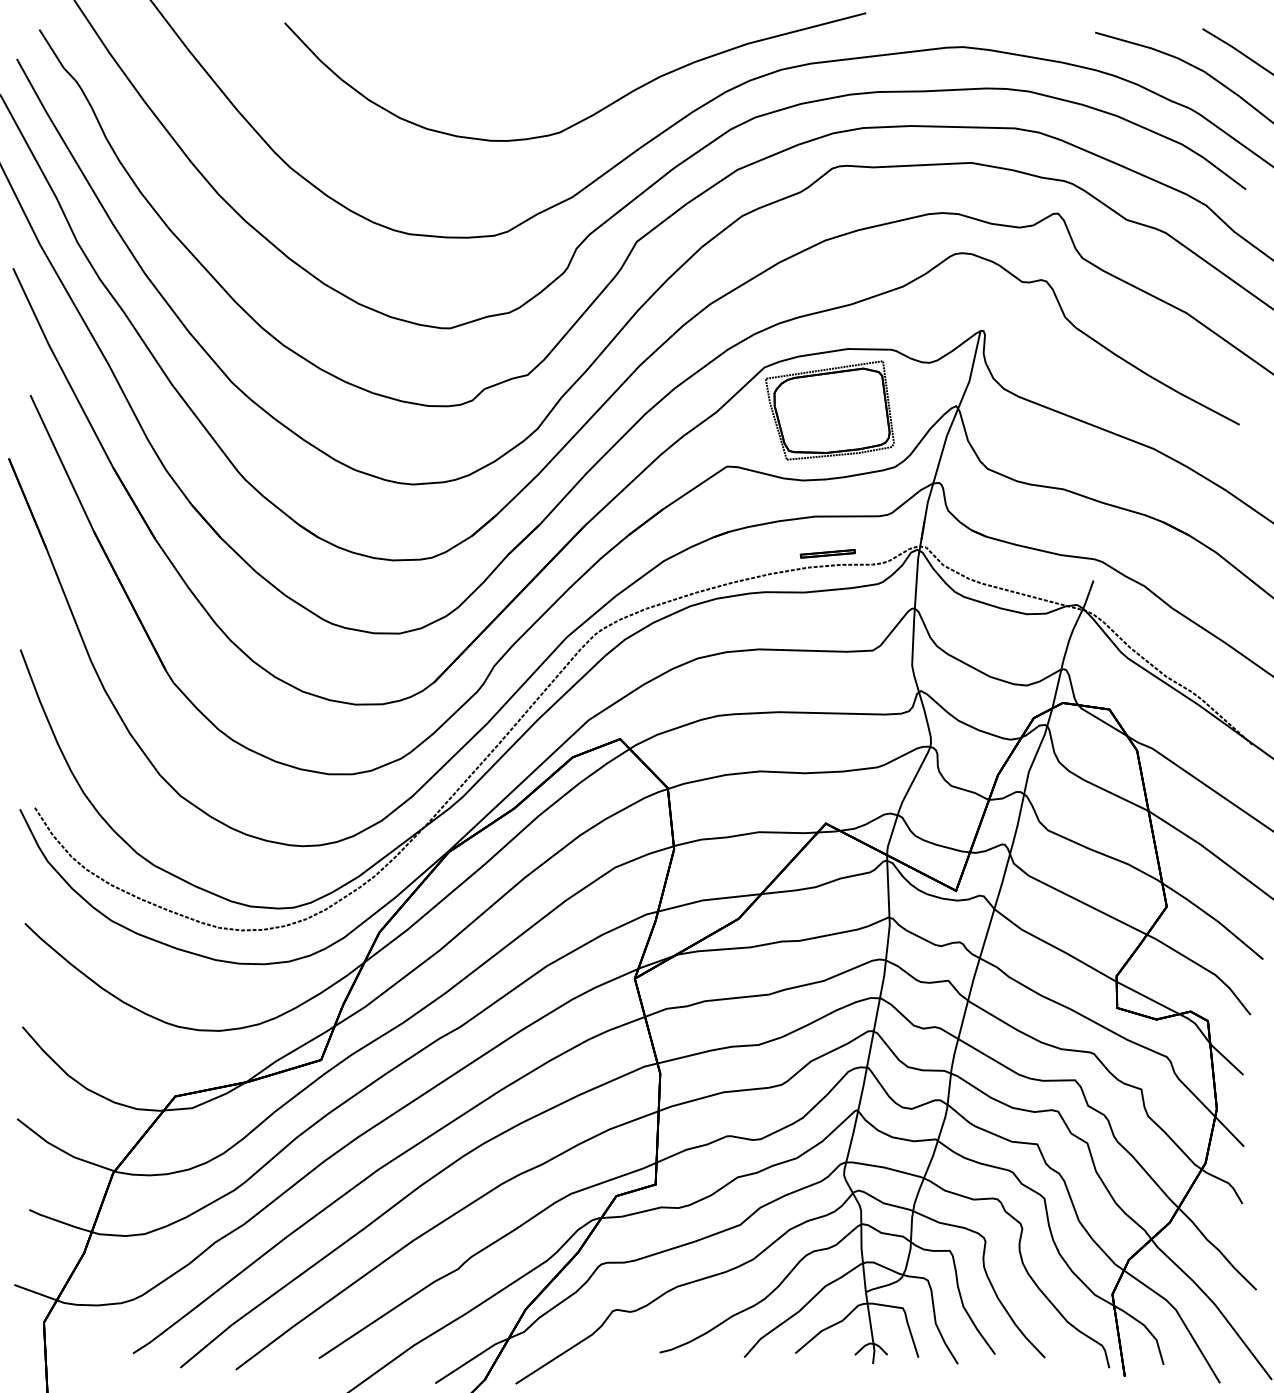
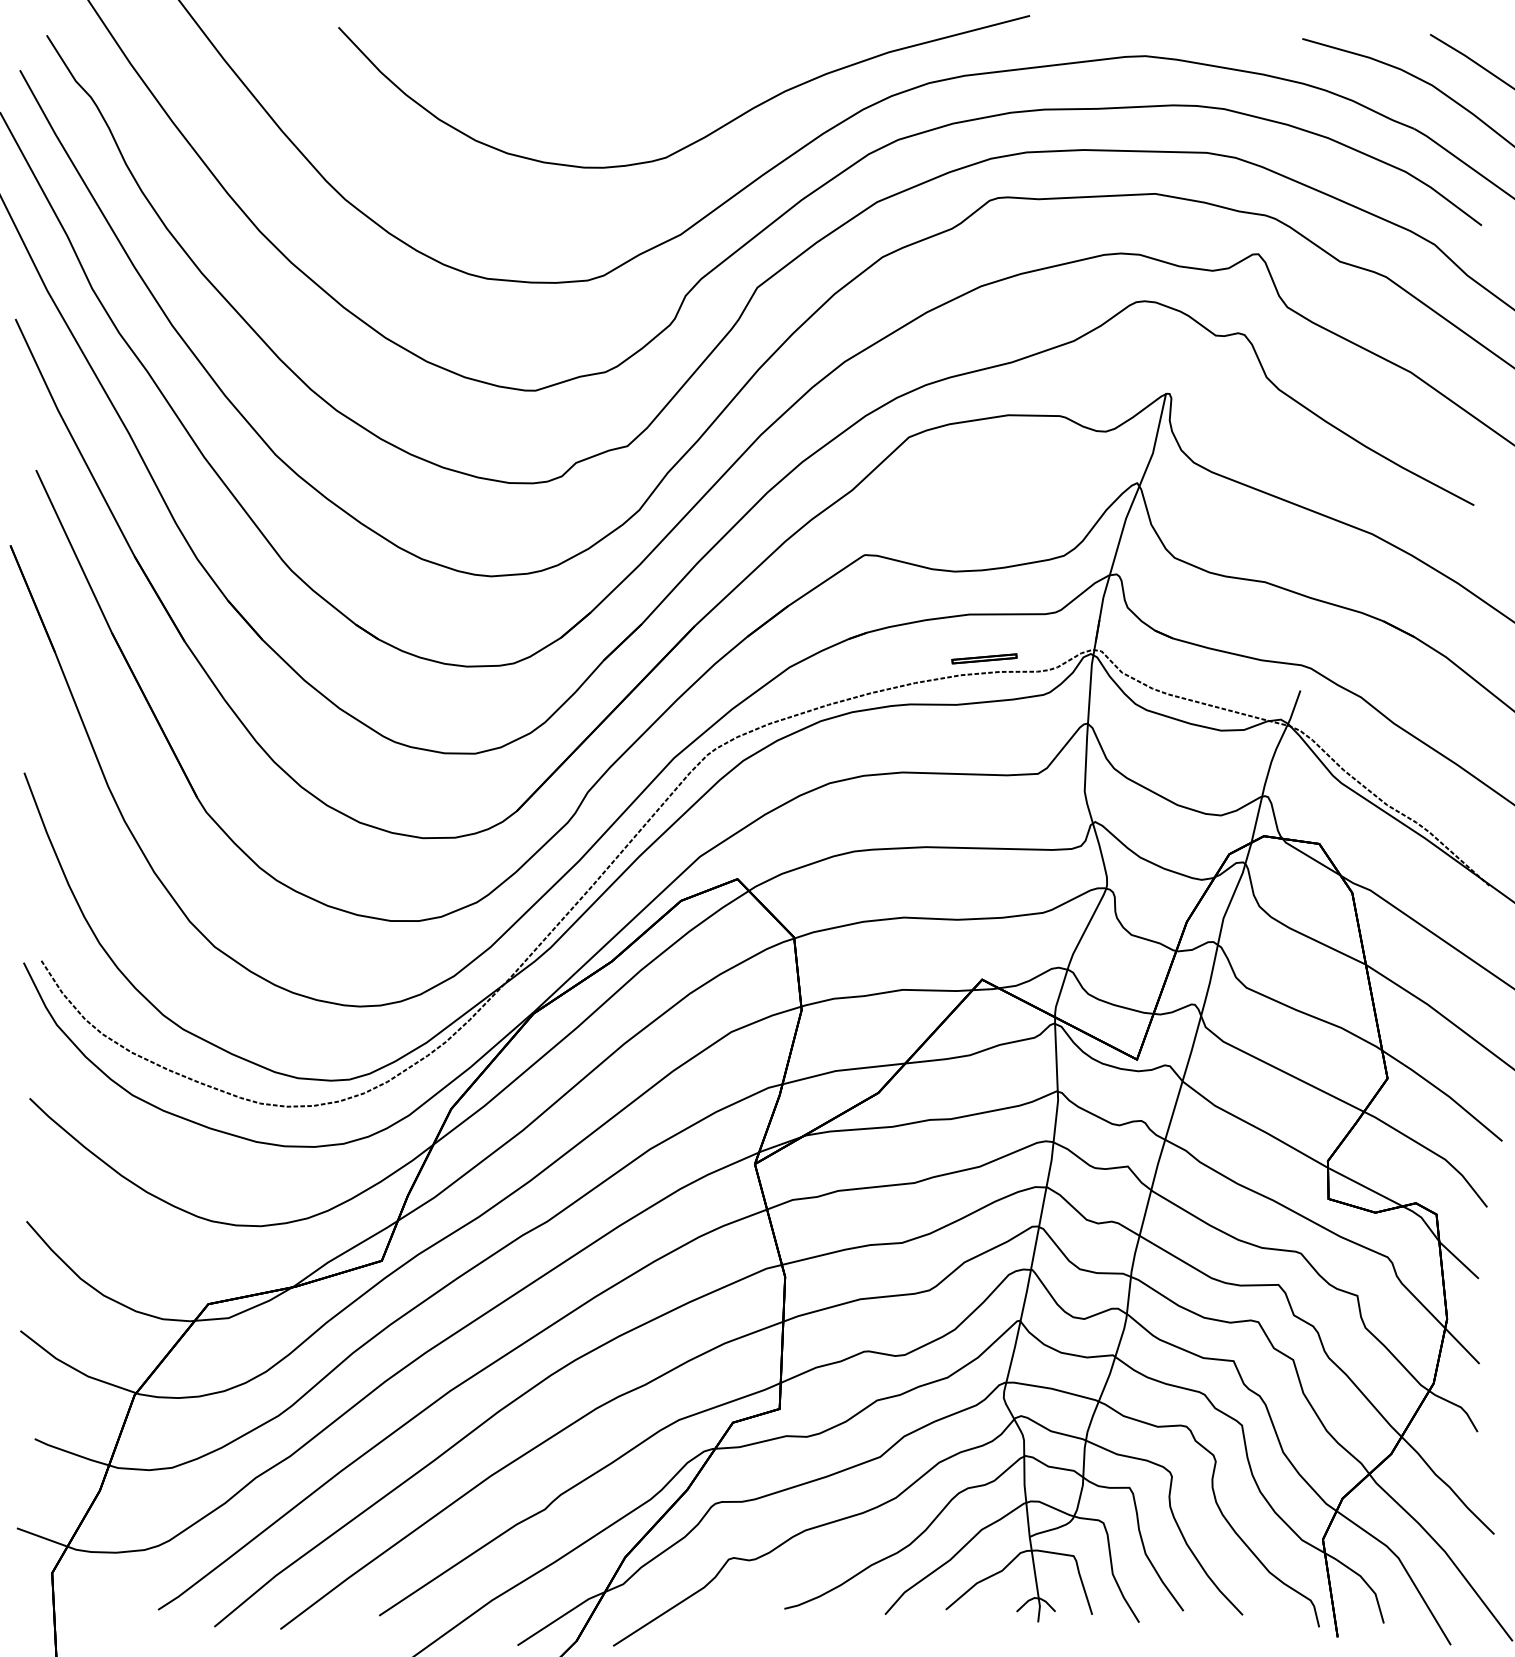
part: (829, 410) -> (986, 488), removed

